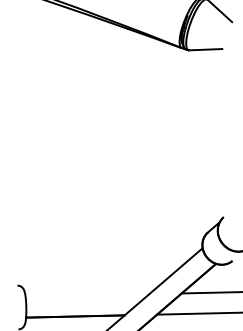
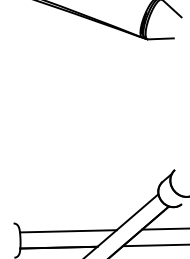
line: (87, 295) -> (68, 231), added

